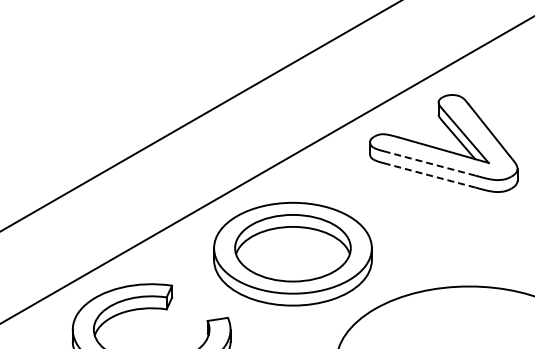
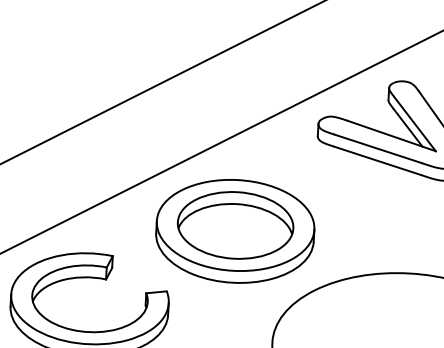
line: (431, 163) -> (378, 148), dashed -> solid
line: (431, 175) -> (377, 160), dashed -> solid

